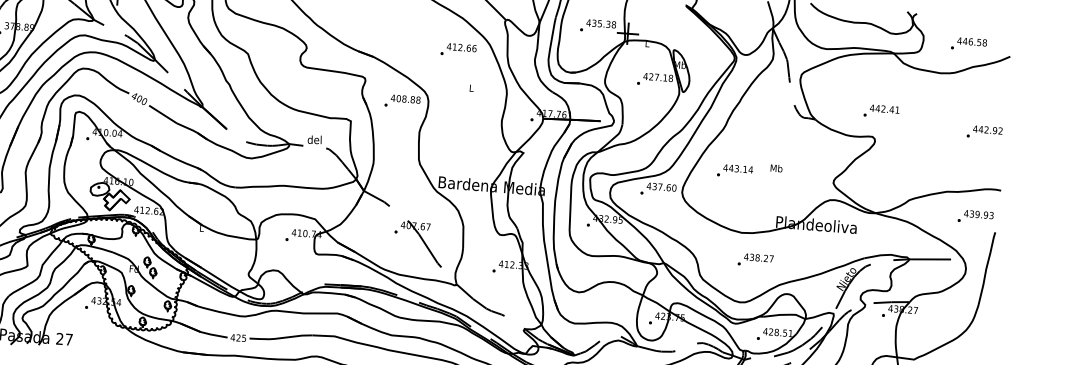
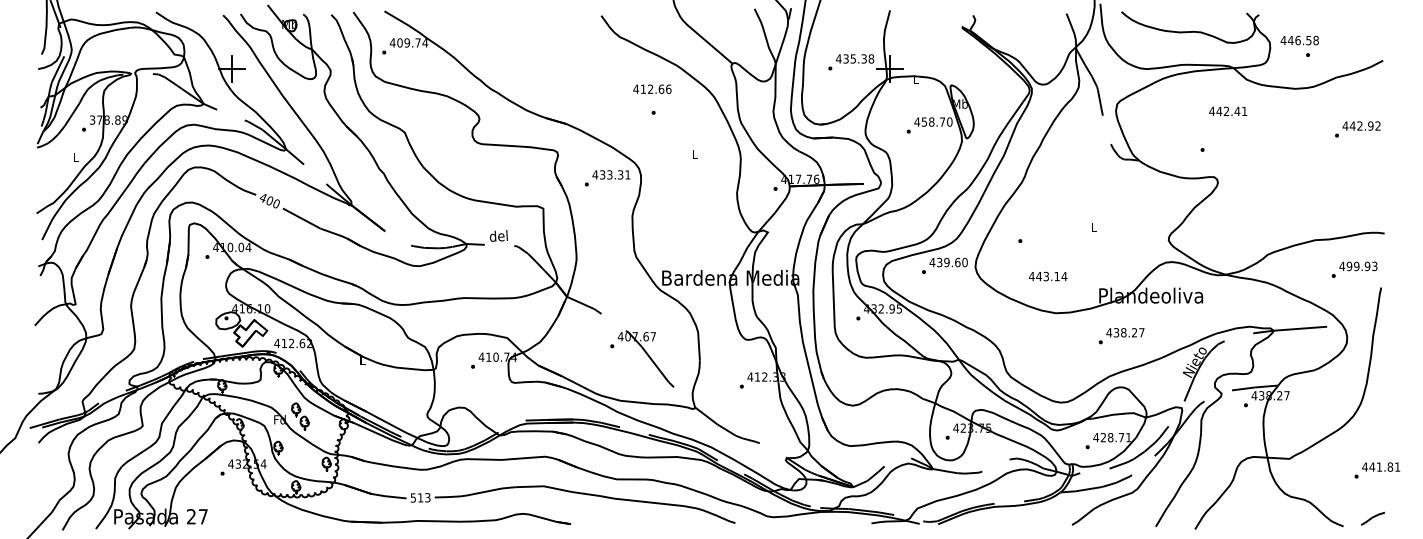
text: (971, 41) -> (1299, 40), moved
text: (461, 47) -> (652, 88), moved
text: (660, 77) -> (936, 121), 427.18 -> 458.70
text: (408, 99) -> (614, 174), 408.88 -> 433.31
text: (885, 108) -> (1228, 110), moved
text: (984, 132) -> (1357, 129), moved
text: (776, 167) -> (1093, 226), Mb -> L
text: (737, 168) -> (1047, 276), moved
text: (660, 187) -> (946, 262), 437.60 -> 439.60
text: (972, 213) -> (1349, 265), 439.93 -> 499.93
text: (755, 260) -> (1121, 336), moved
text: (785, 333) -> (1121, 437), 428.51 -> 428.71
text: (238, 337) -> (420, 497), 425 -> 513

